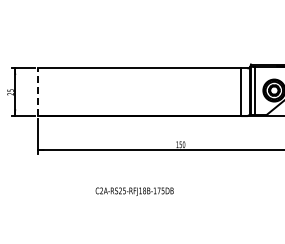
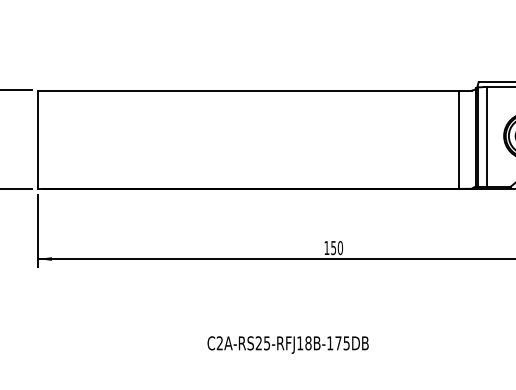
line: (37, 92) -> (37, 140), dashed -> solid
text: (134, 191) -> (287, 344), moved

